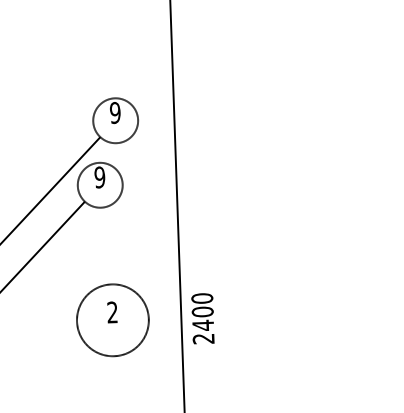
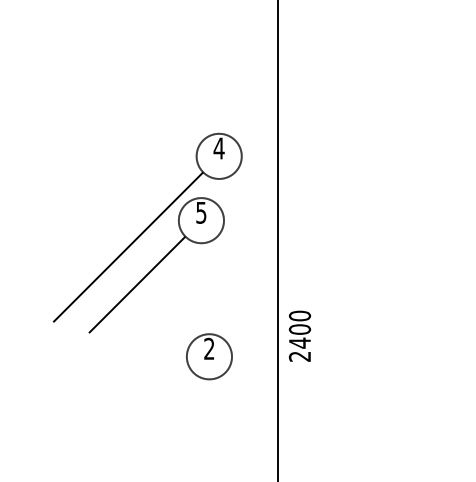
text: (114, 112) -> (218, 148), 9 -> 4
text: (100, 177) -> (201, 212), 9 -> 5
text: (202, 317) -> (299, 335), moved
circle: (112, 320) -> (209, 356), size x0.62

